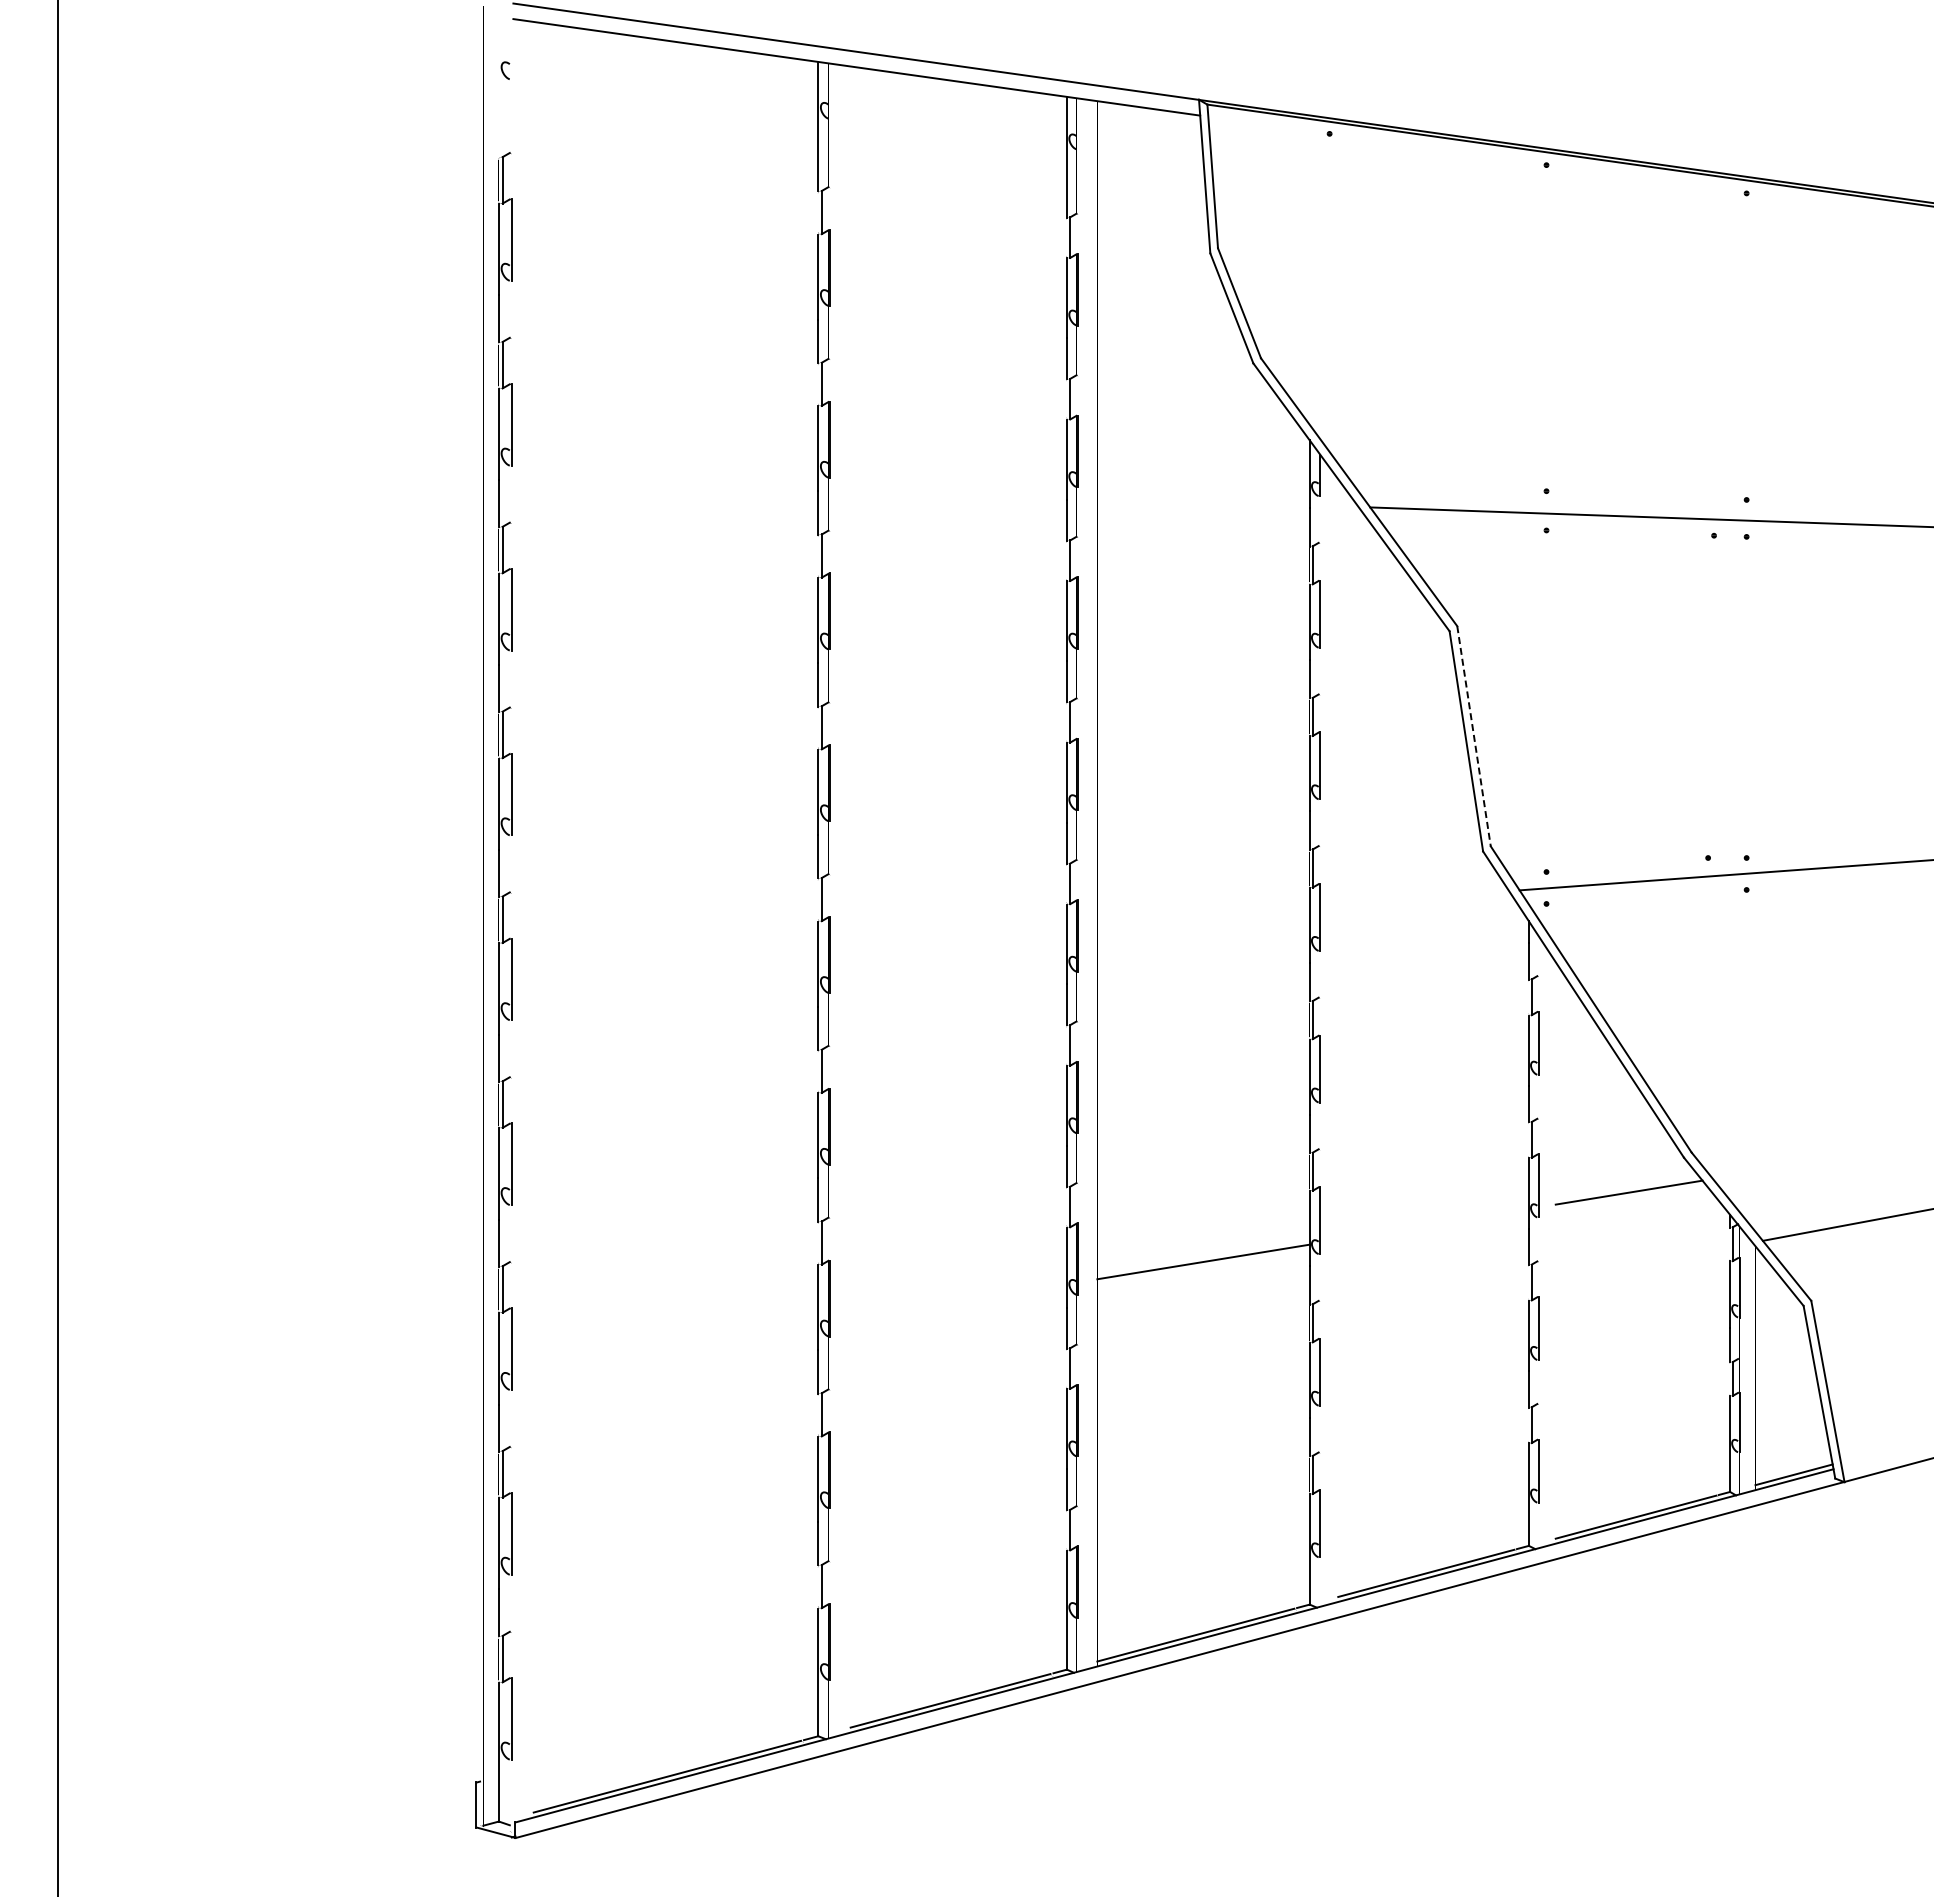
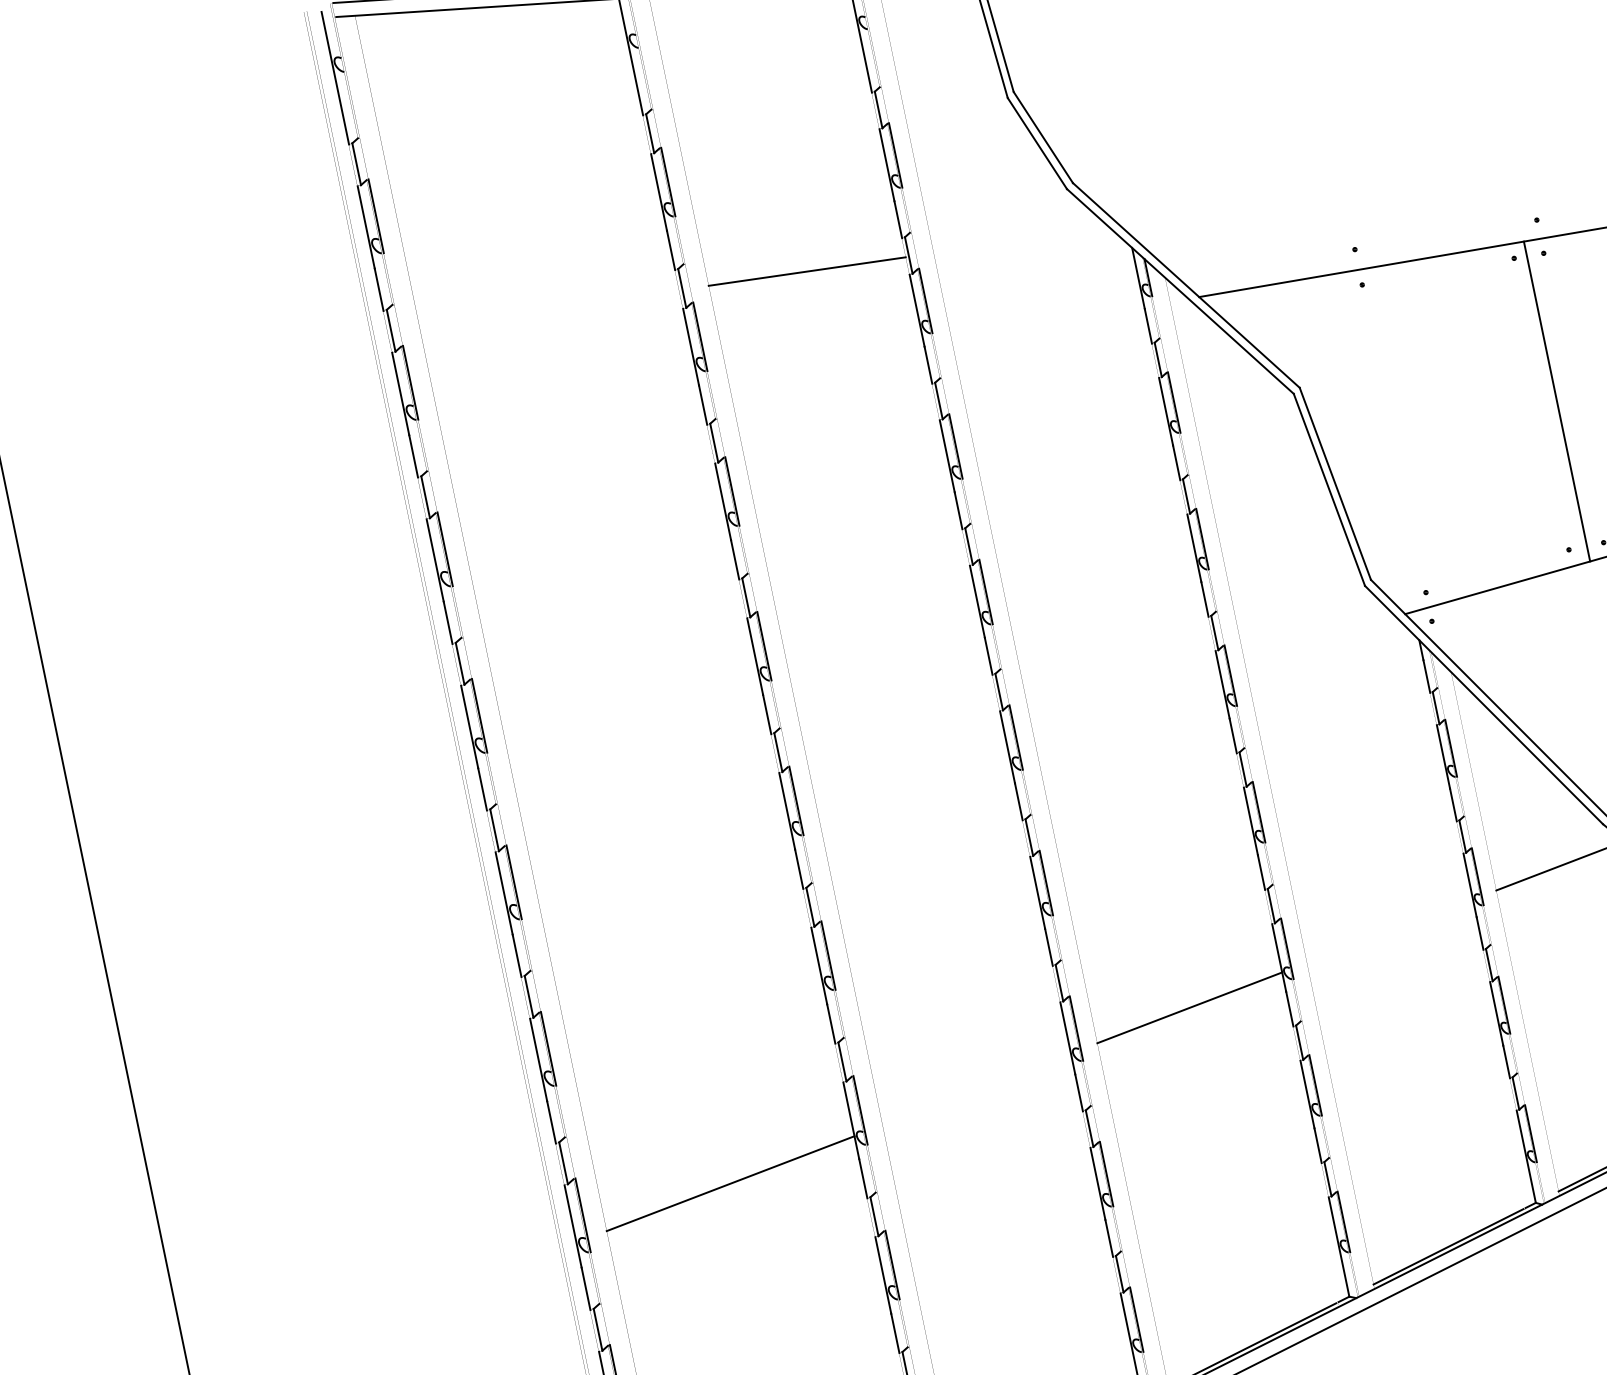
line: (498, 83) -> (334, 77), added
line: (958, 393) -> (807, 271), added
line: (1728, 697) -> (1557, 401), added
line: (1474, 736) -> (1335, 483), dashed -> solid
line: (675, 1347) -> (730, 1183), added

